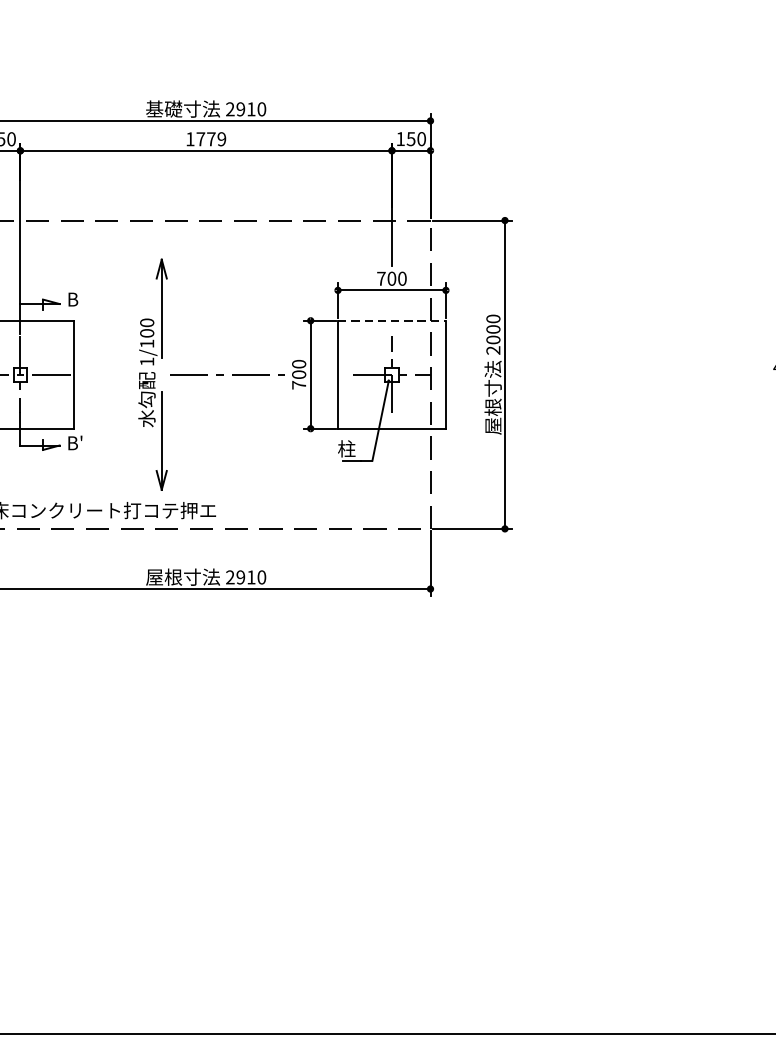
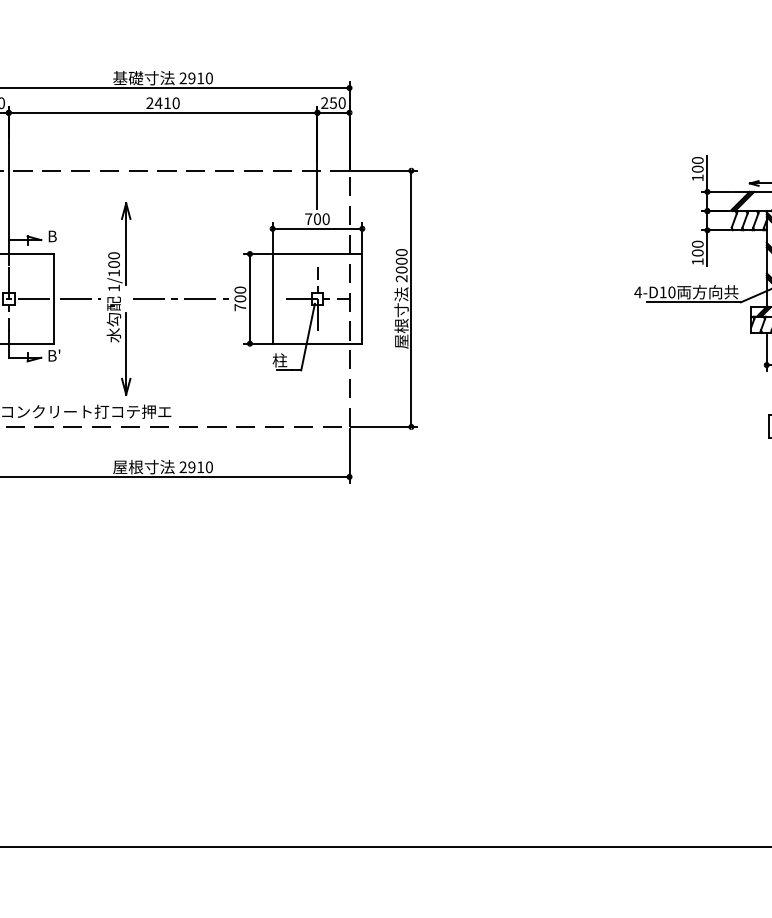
text: (400, 138) -> (324, 102), 150 -> 250
text: (205, 139) -> (162, 103), 1779 -> 2410
line: (391, 321) -> (317, 254), dashed -> solid
line: (106, 374) -> (80, 298), added

